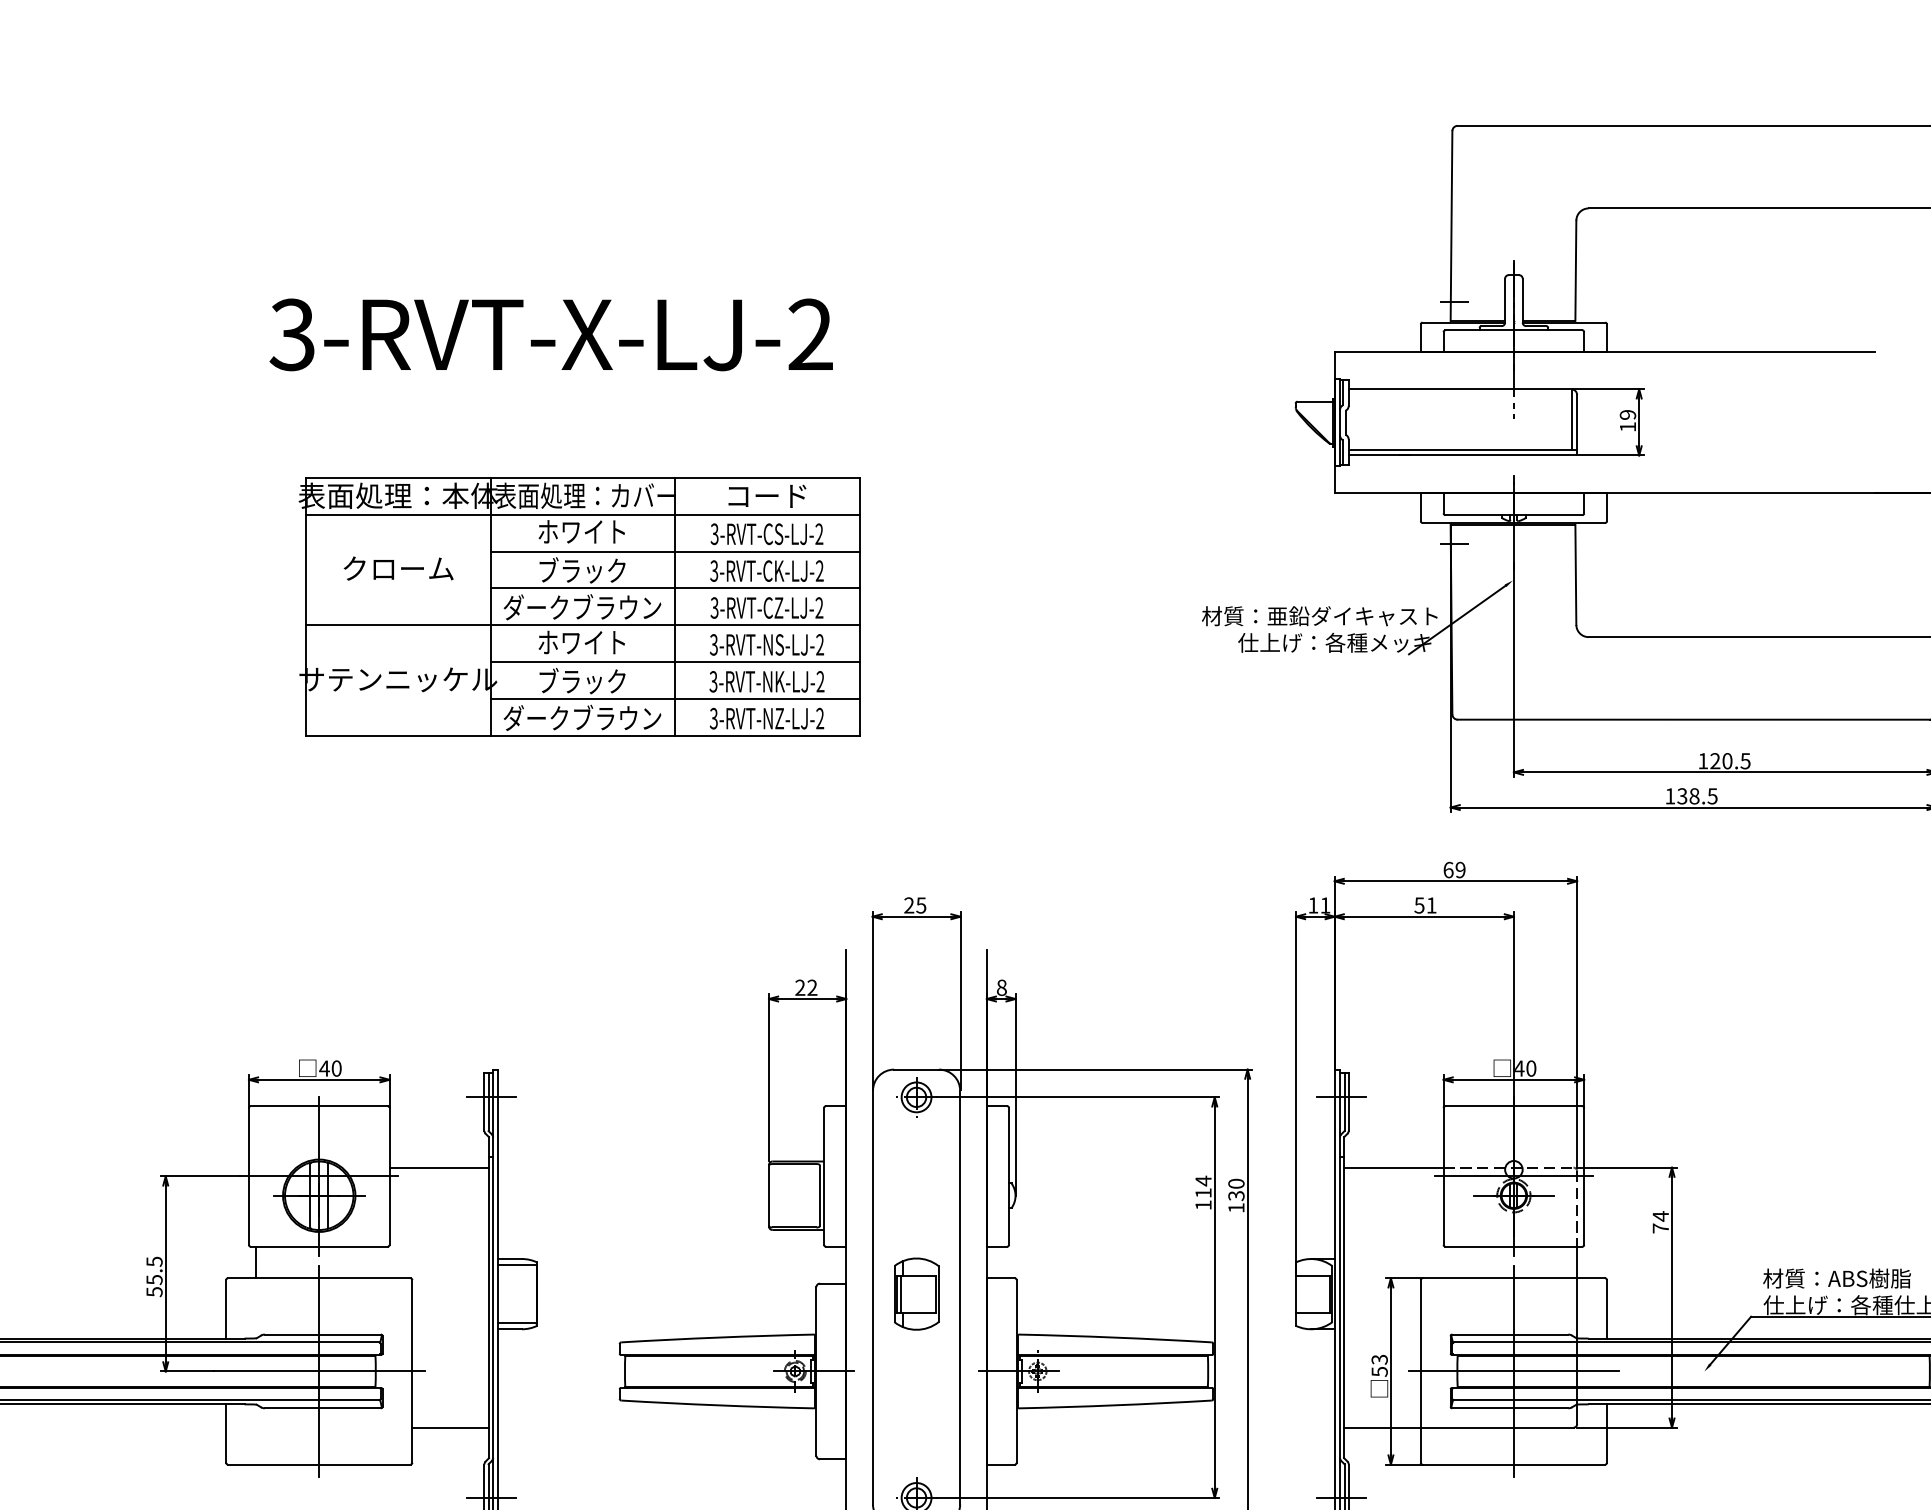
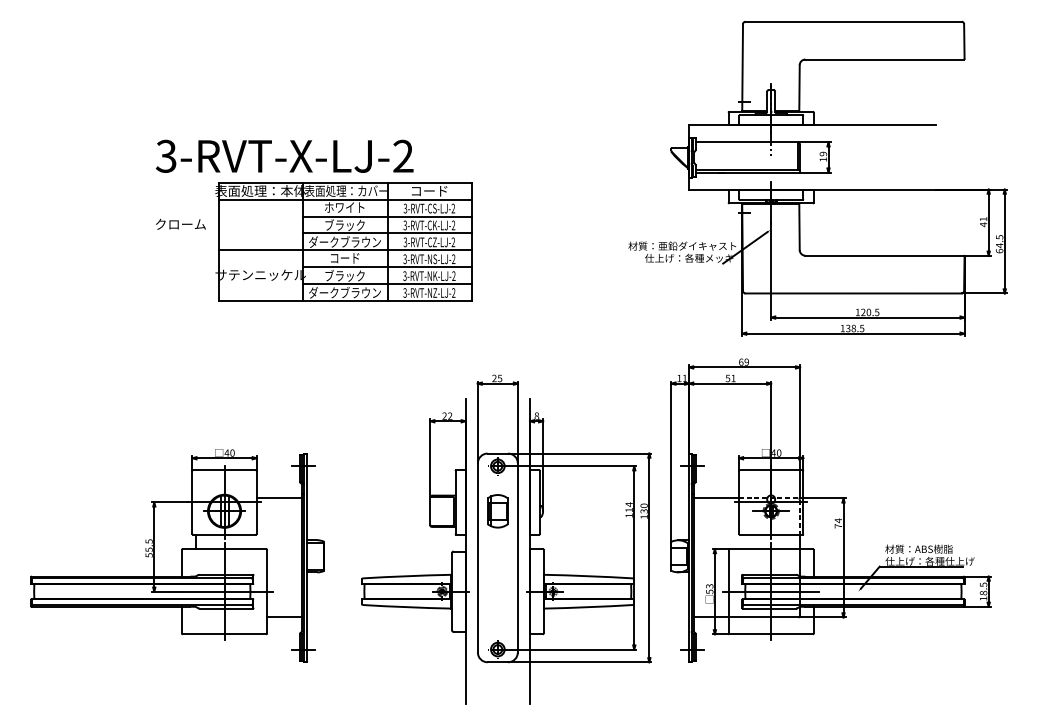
text: (550, 332) -> (284, 155), moved
text: (397, 568) -> (180, 224), moved
text: (581, 641) -> (344, 257), ホワイト -> コード
part: (915, 1294) -> (497, 511), moved

